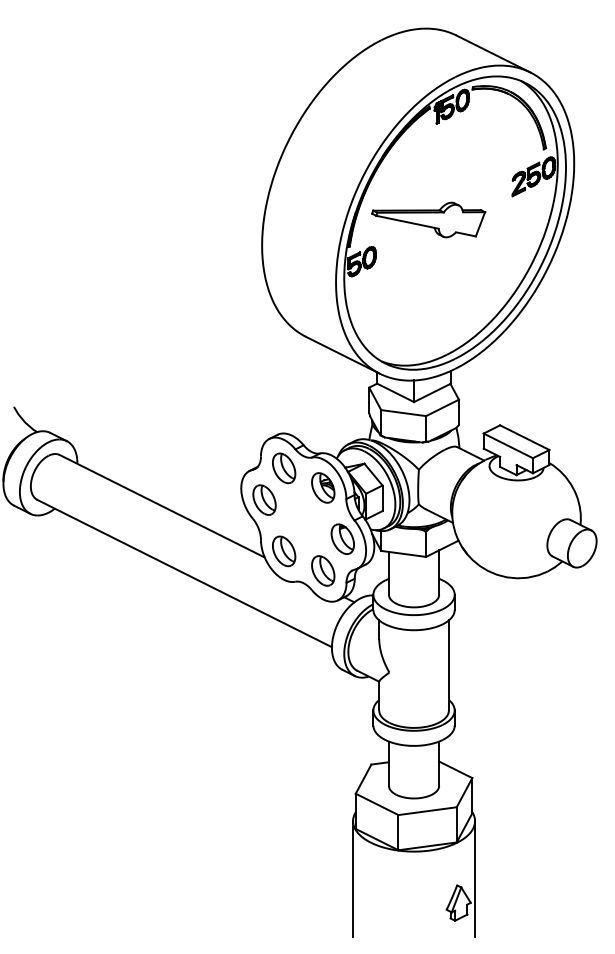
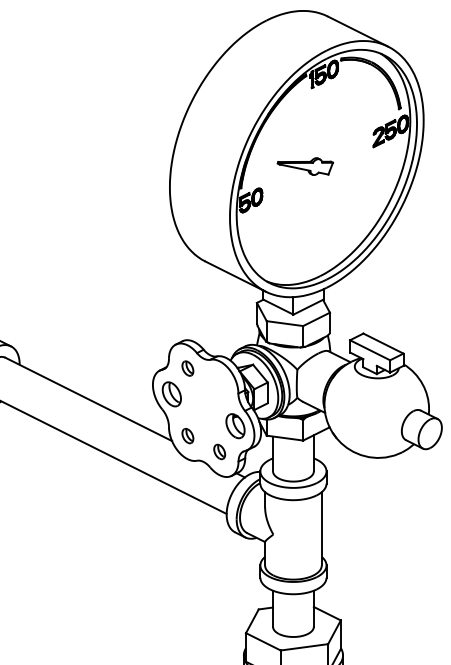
part: (428, 219) -> (305, 166), size x0.6
part: (284, 468) -> (188, 368), size x0.6
part: (323, 487) -> (219, 384), removed
part: (284, 551) -> (188, 436), size x0.6
part: (323, 570) -> (219, 451), size x0.6

